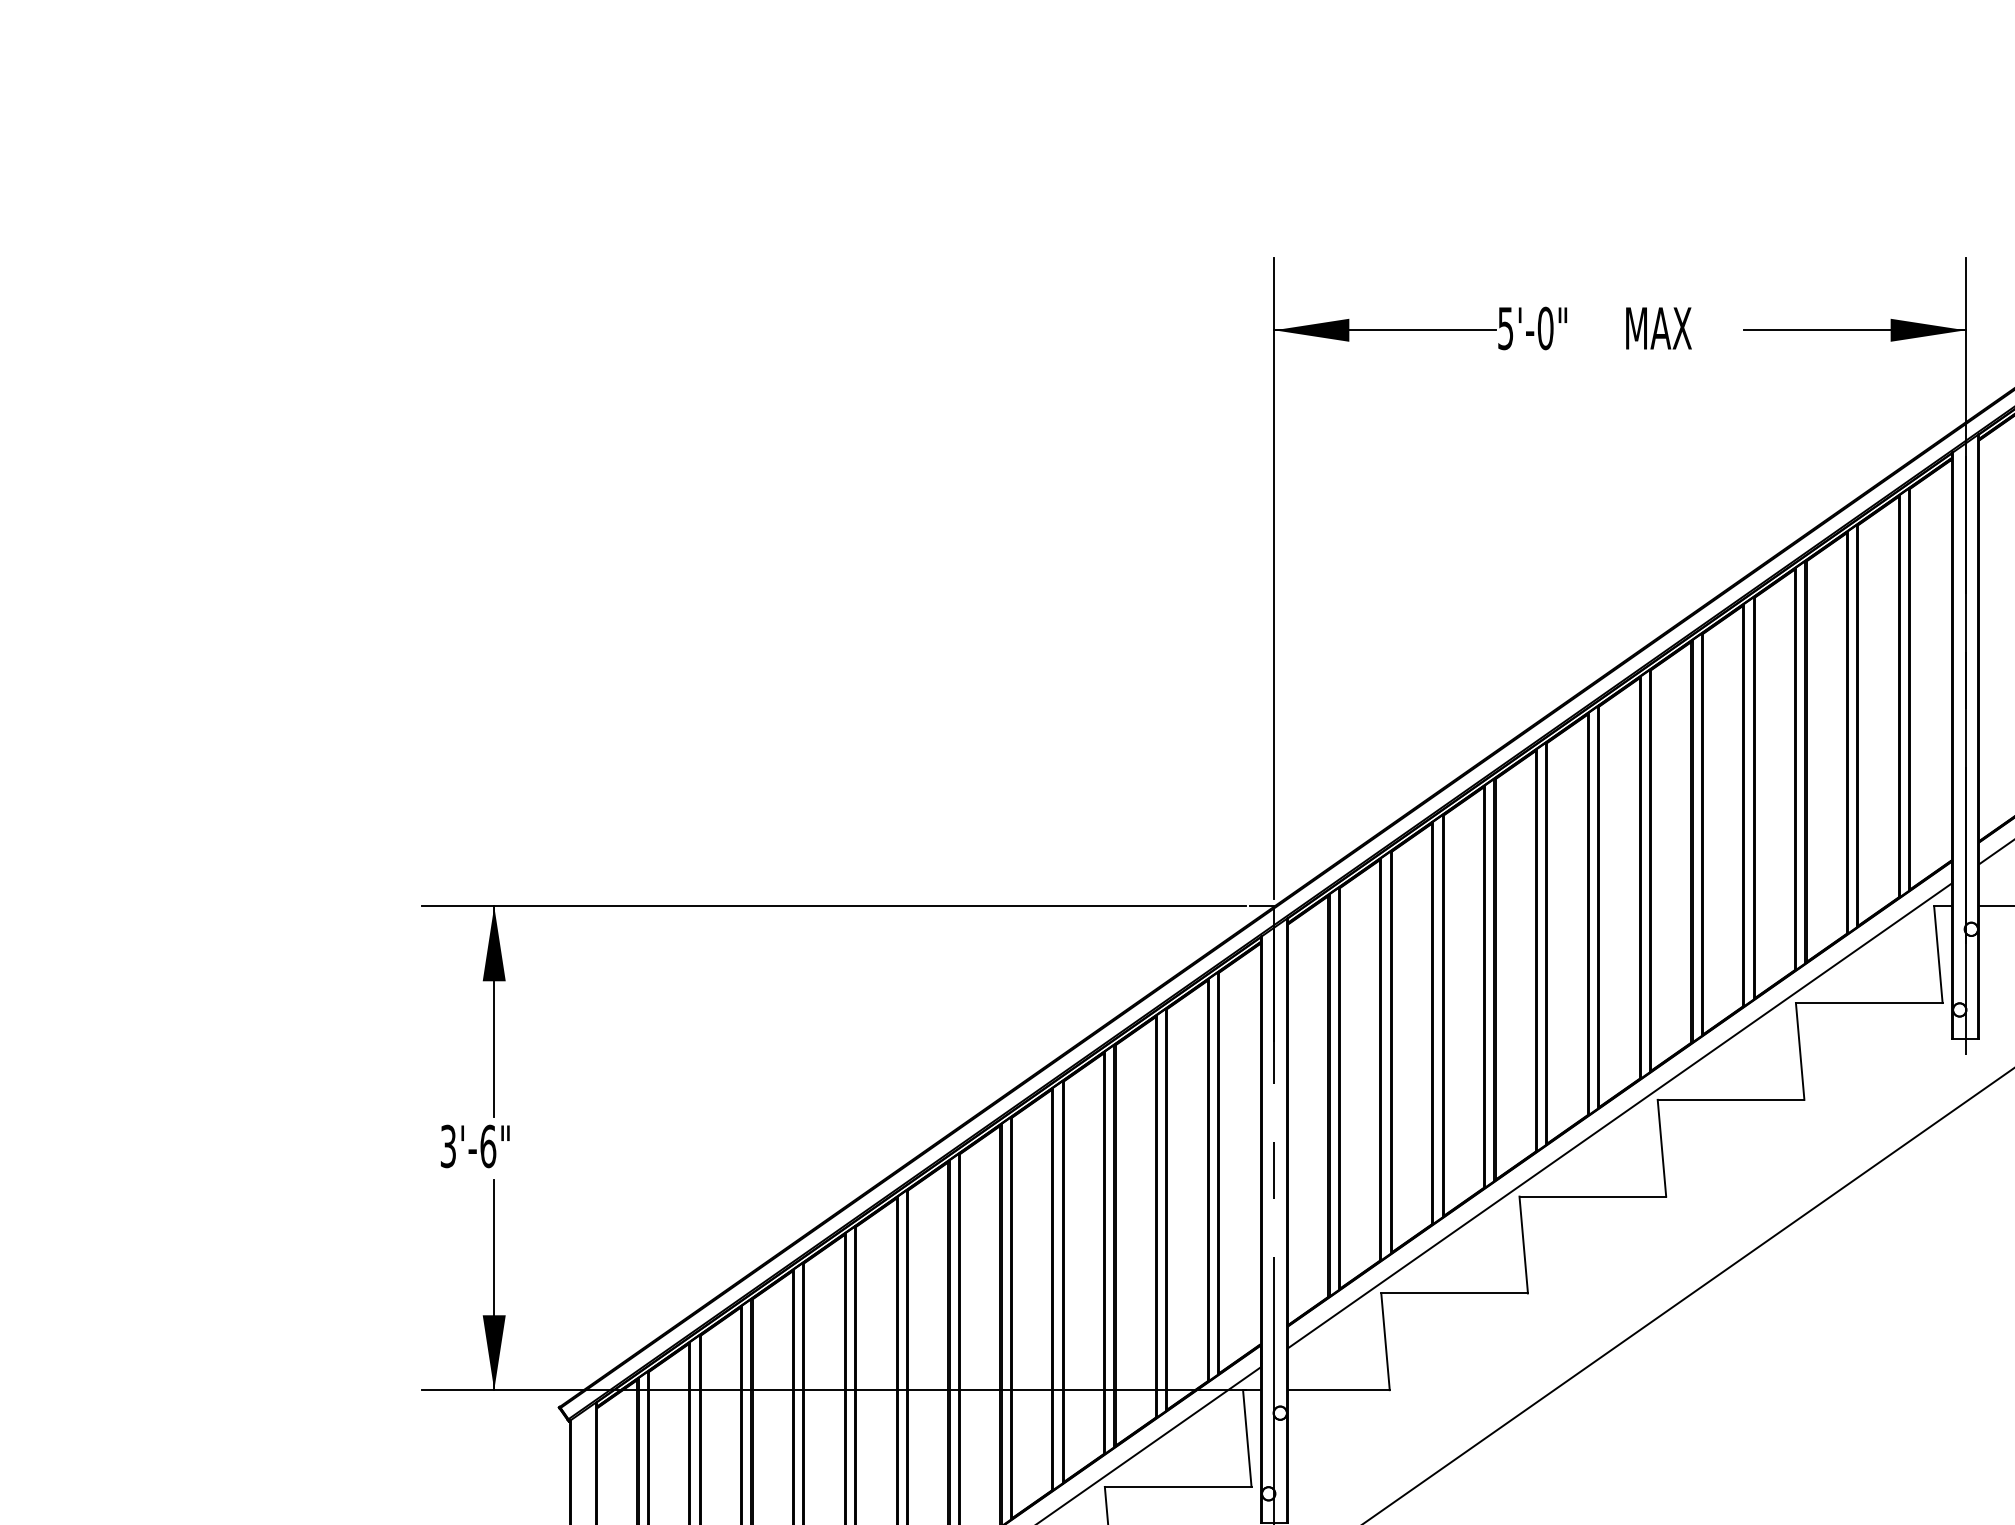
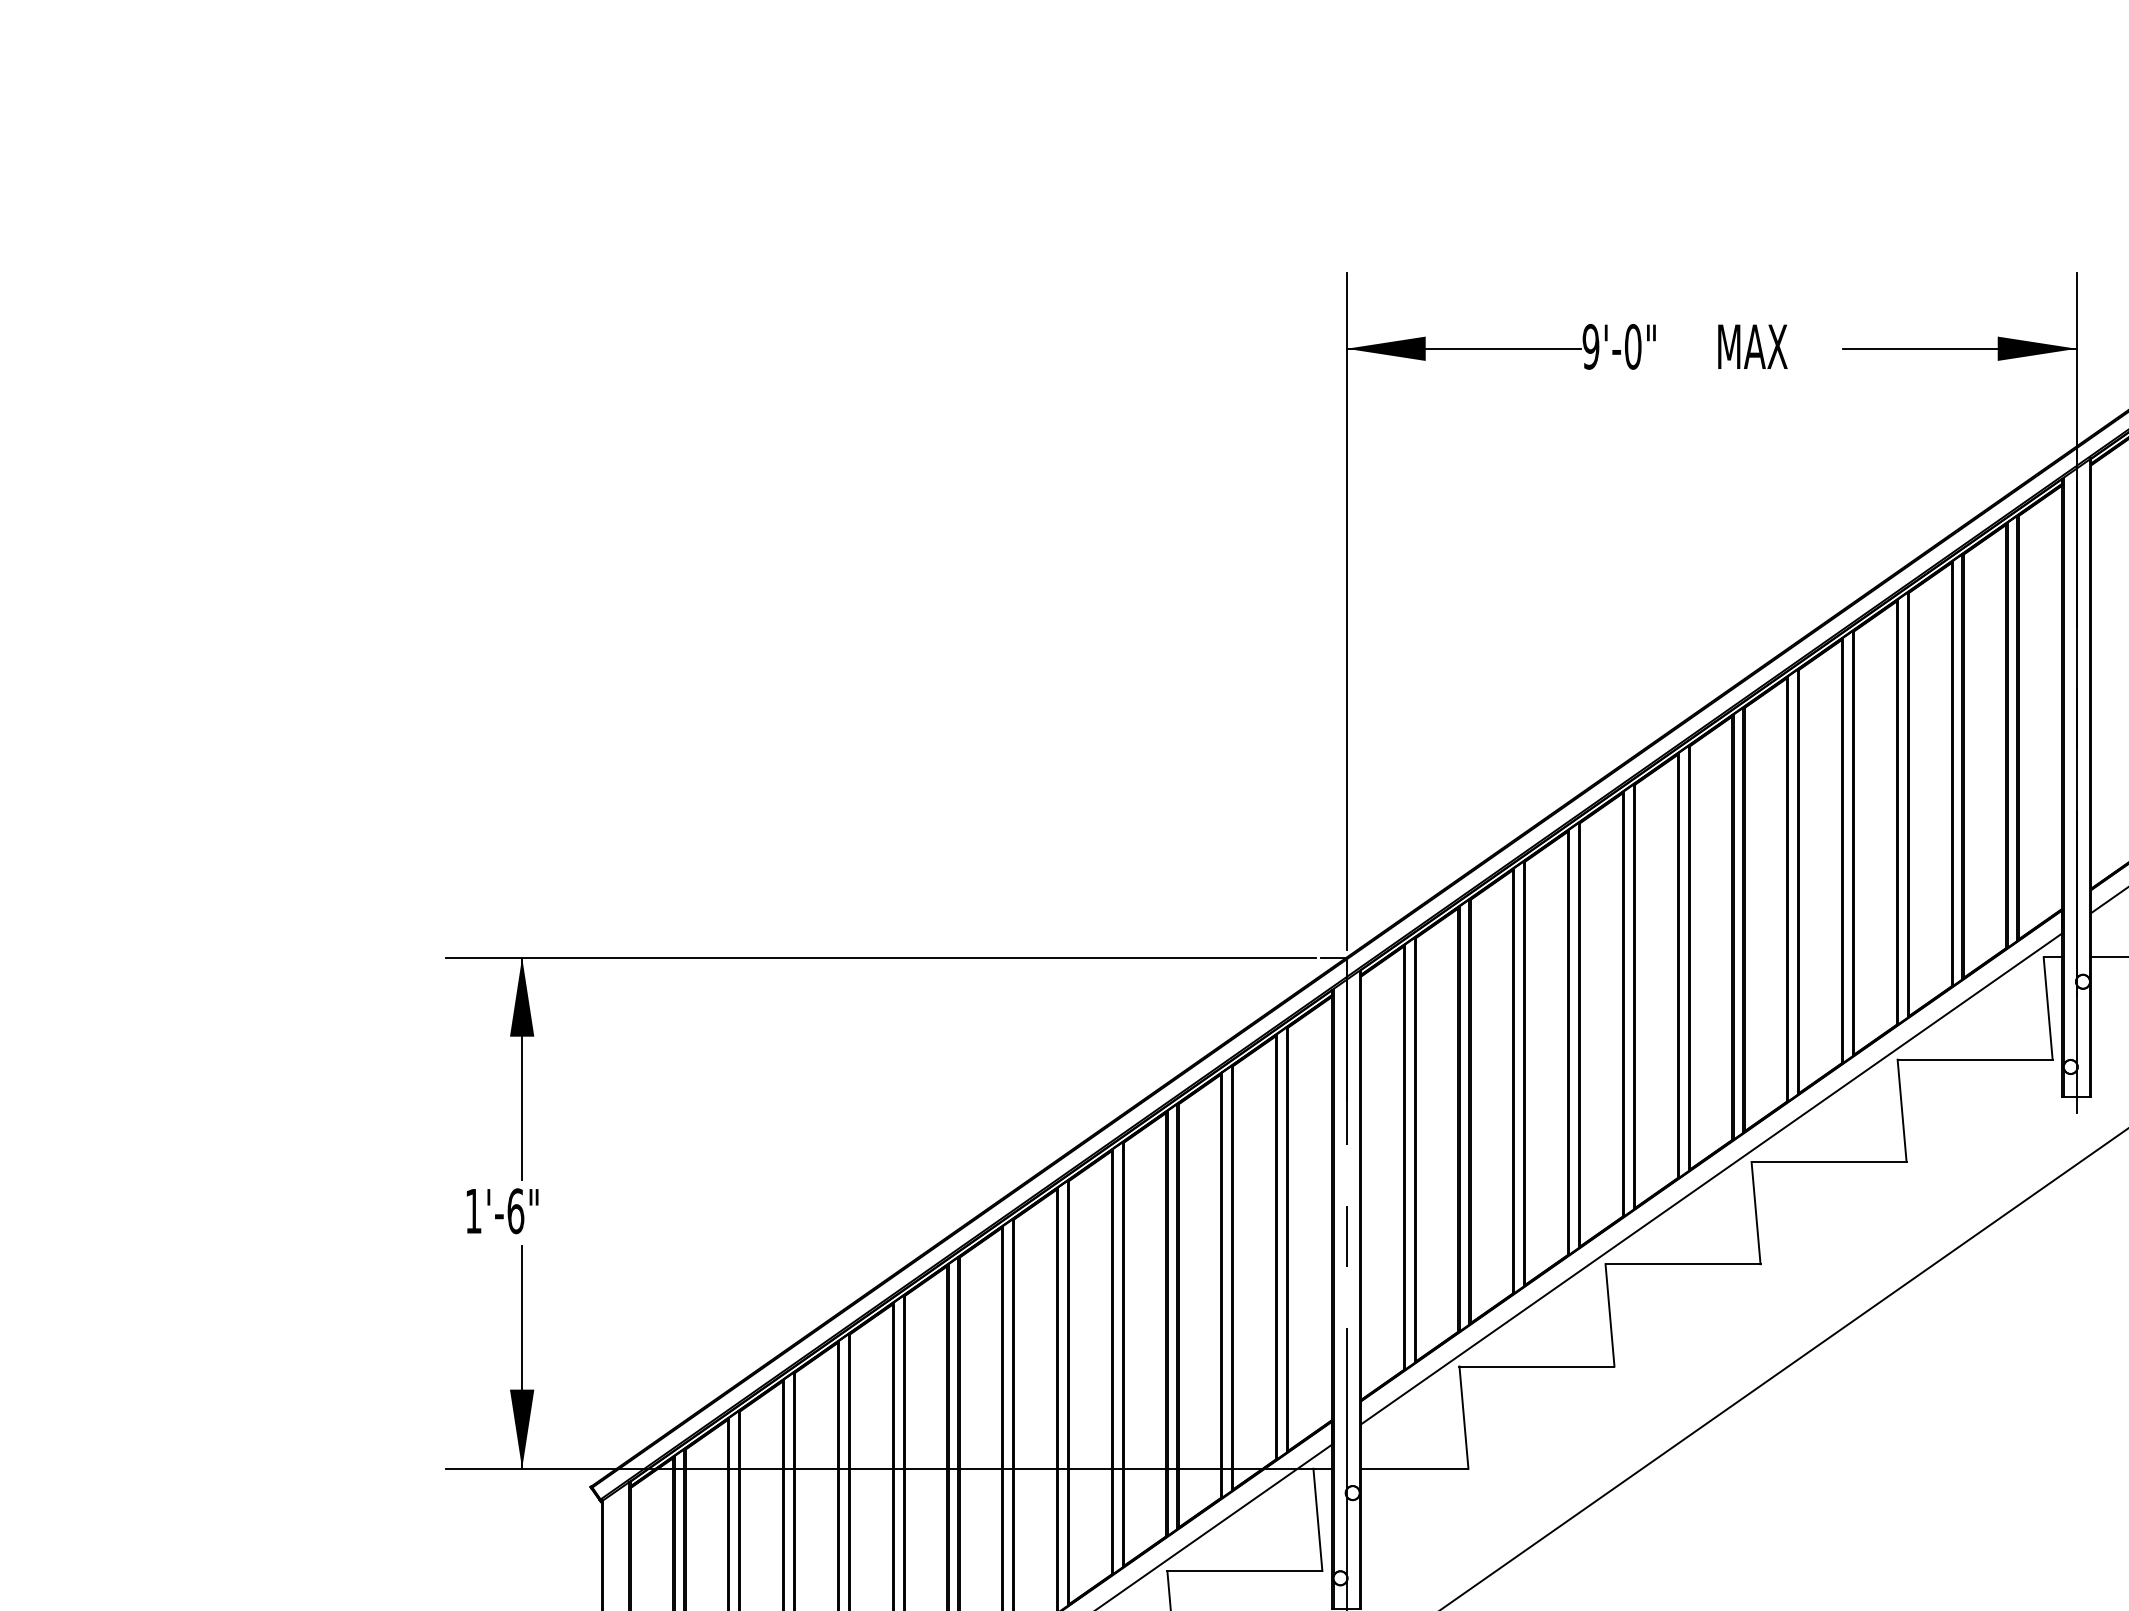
text: (1505, 327) -> (1590, 345), 5'-0" -> 9'-0"
text: (447, 1146) -> (472, 1211), 3'-6" -> 1'-6"

